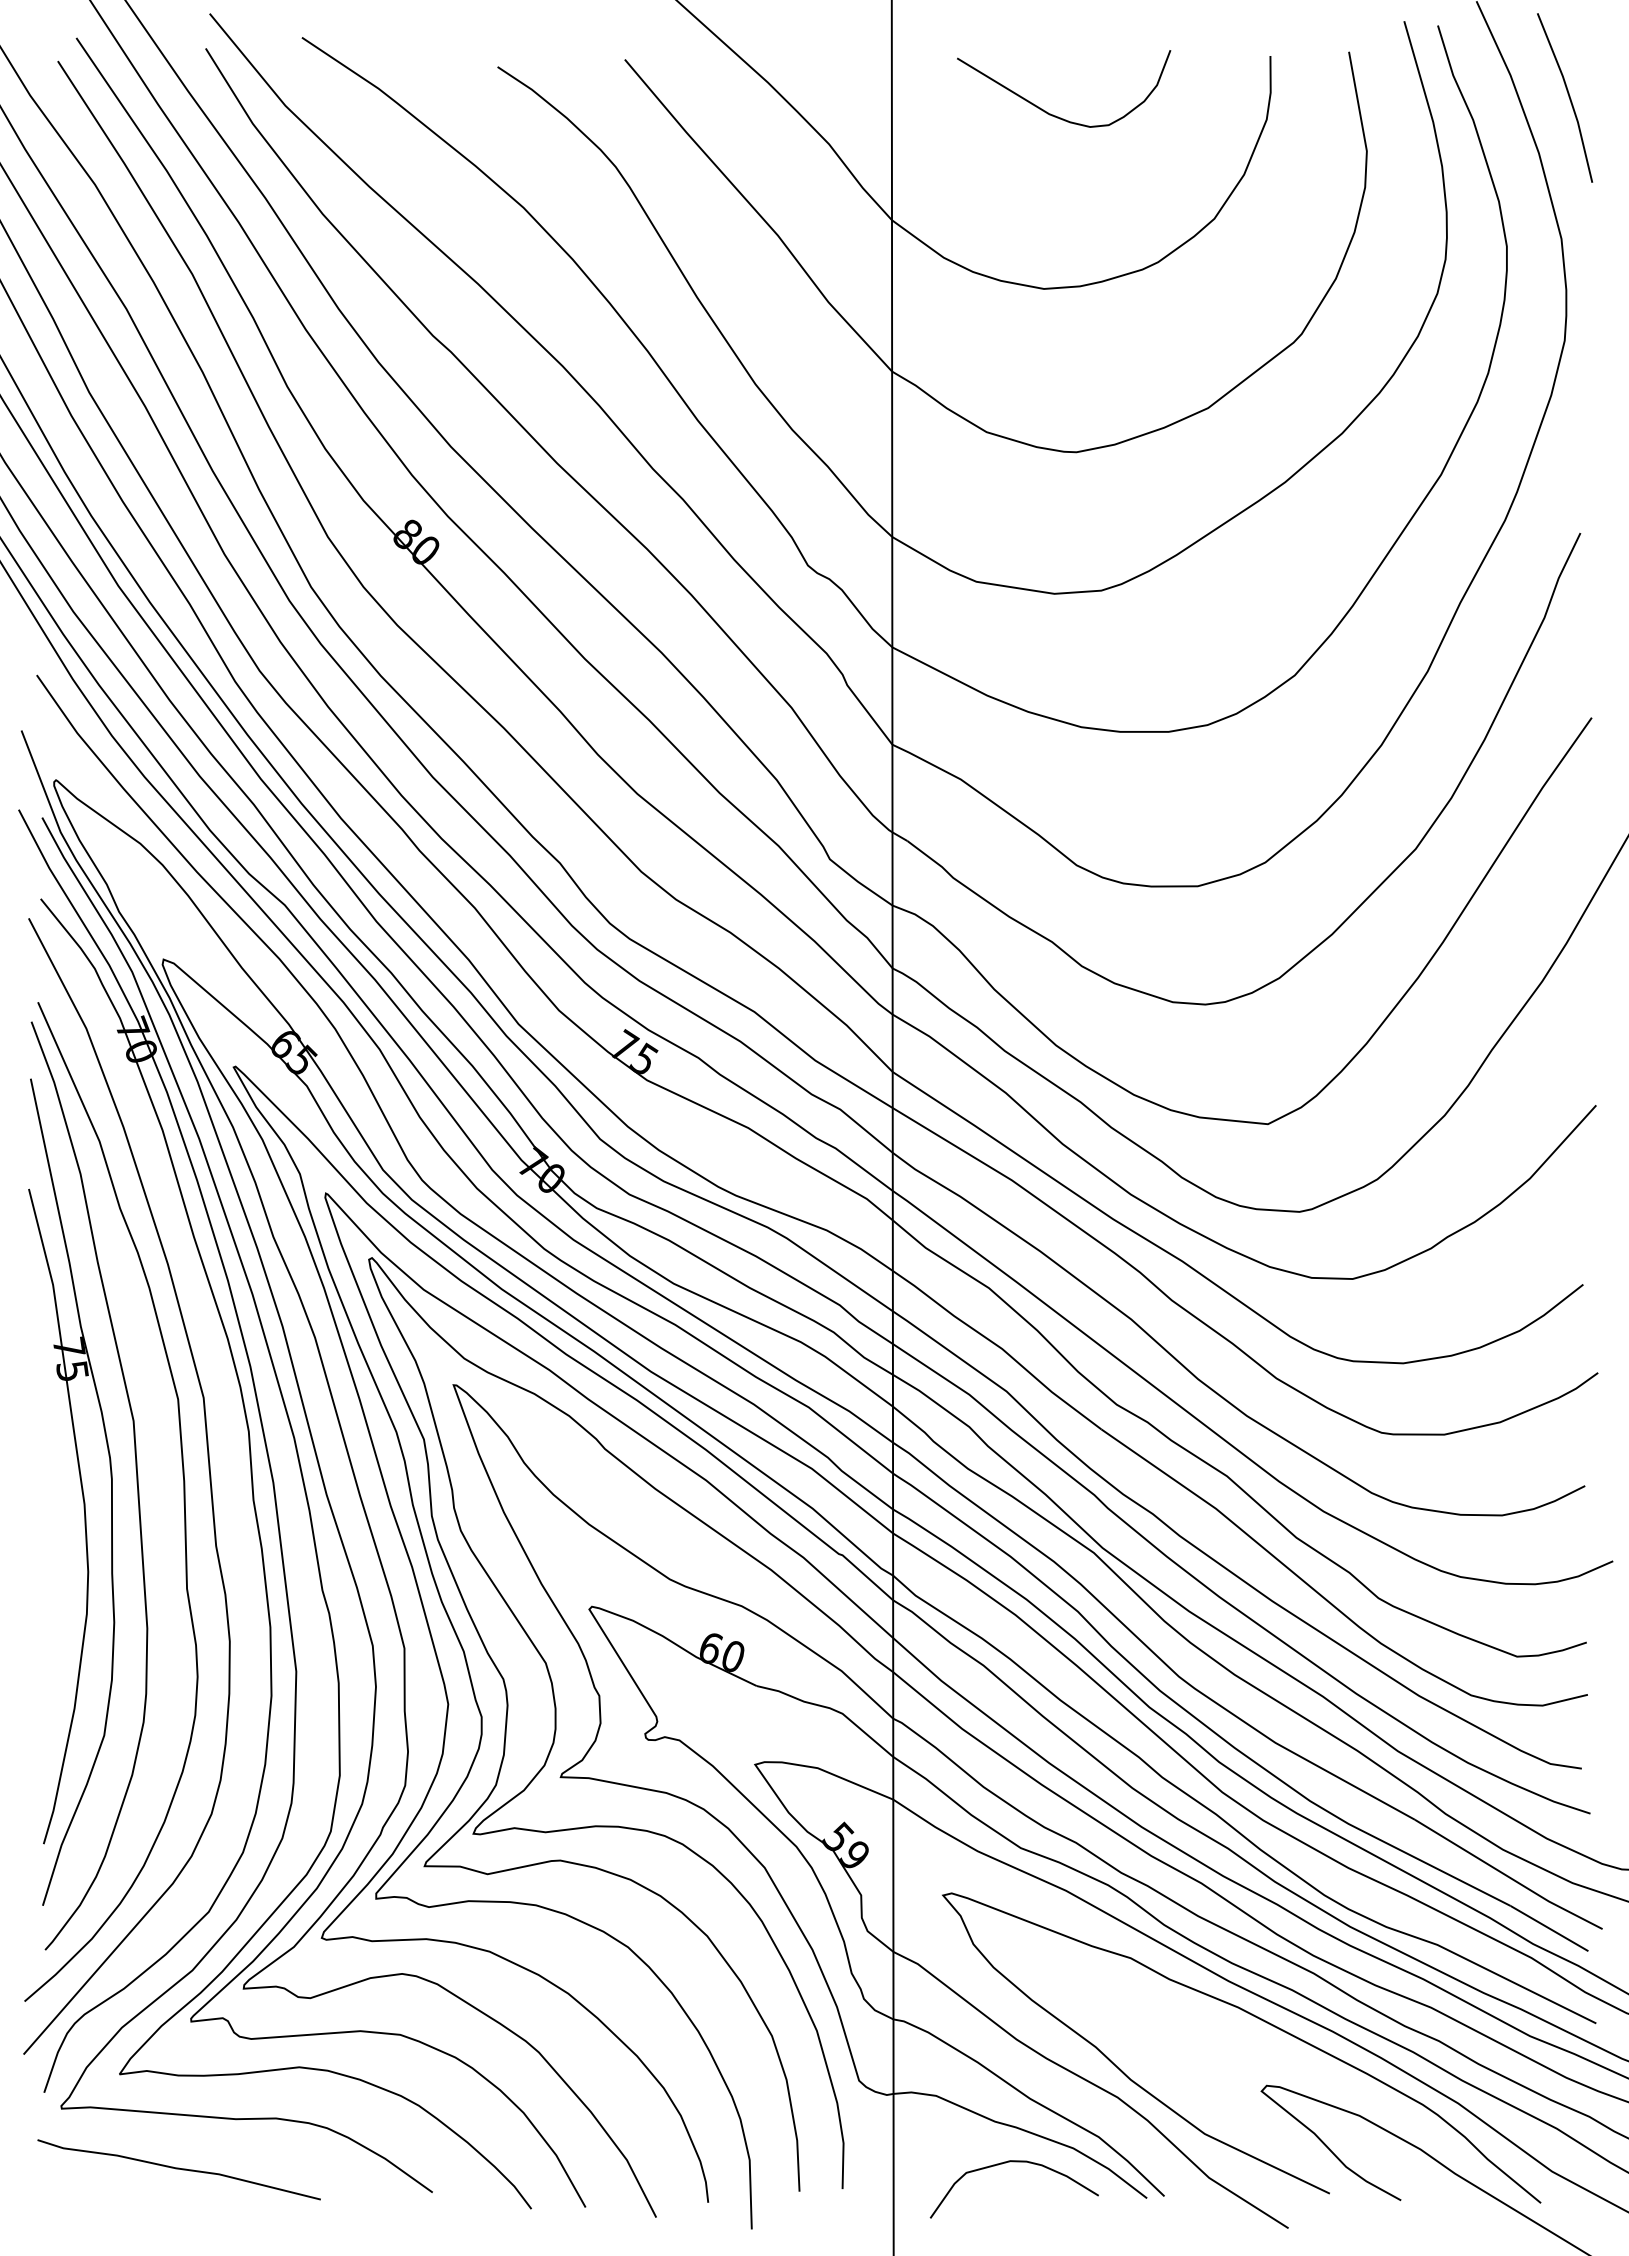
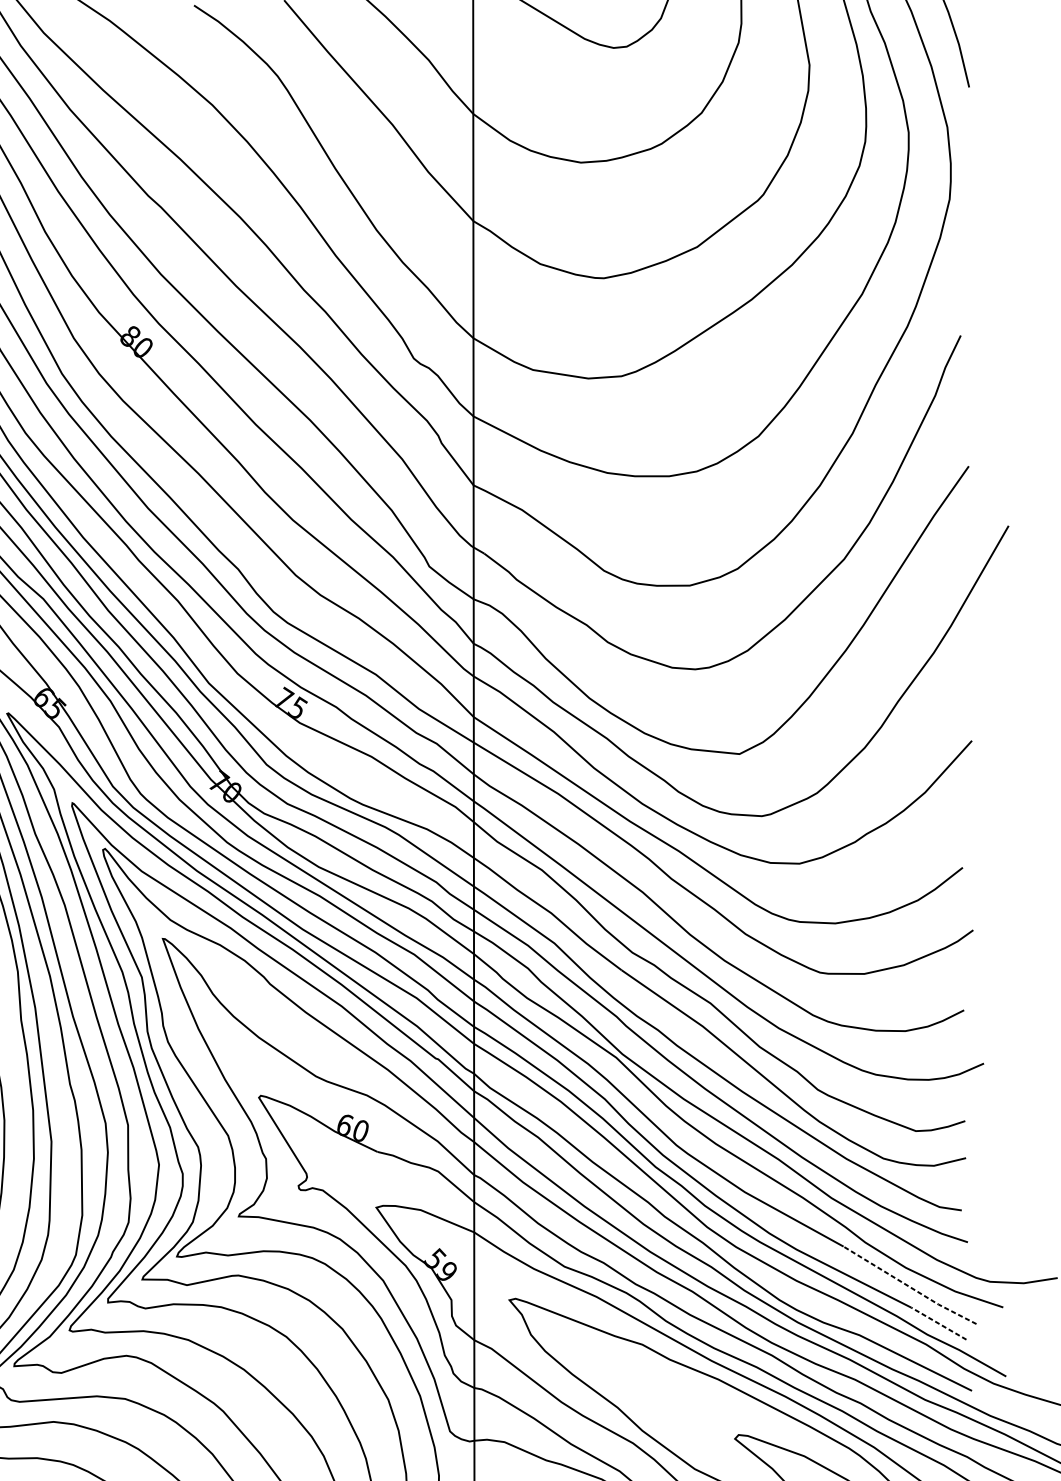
line: (1508, 1876) -> (909, 1286), solid -> dashed
line: (1549, 1928) -> (938, 1323), solid -> dashed

